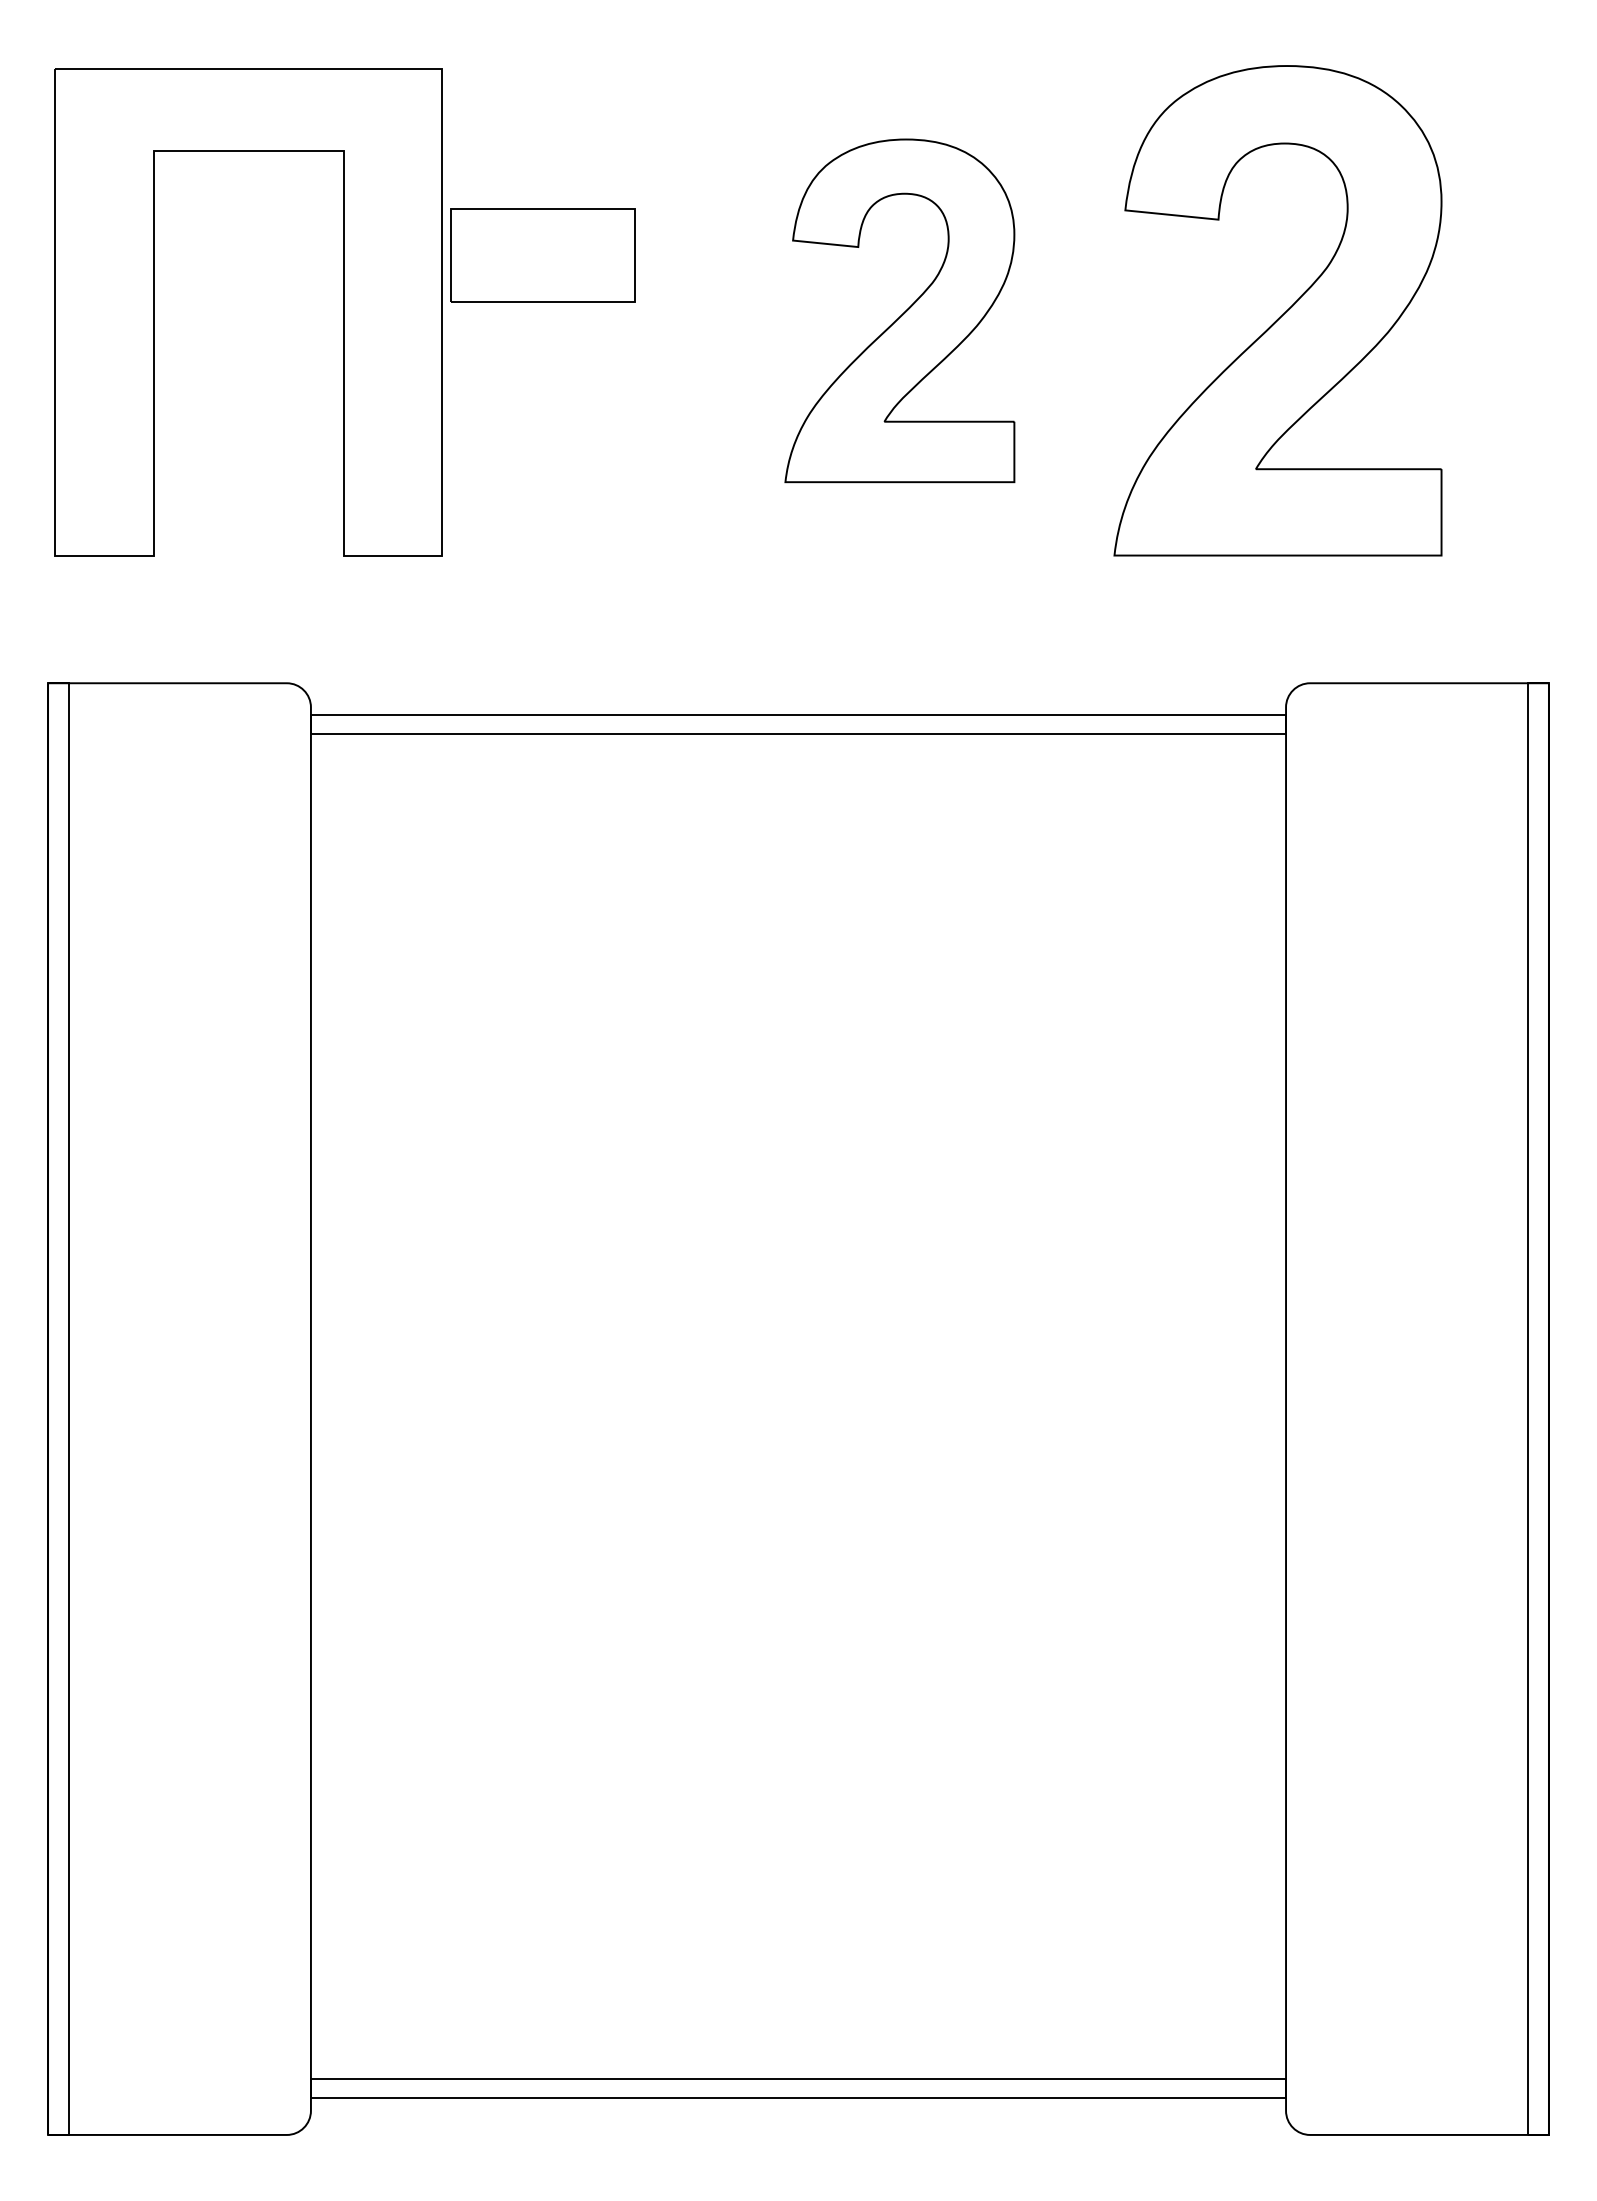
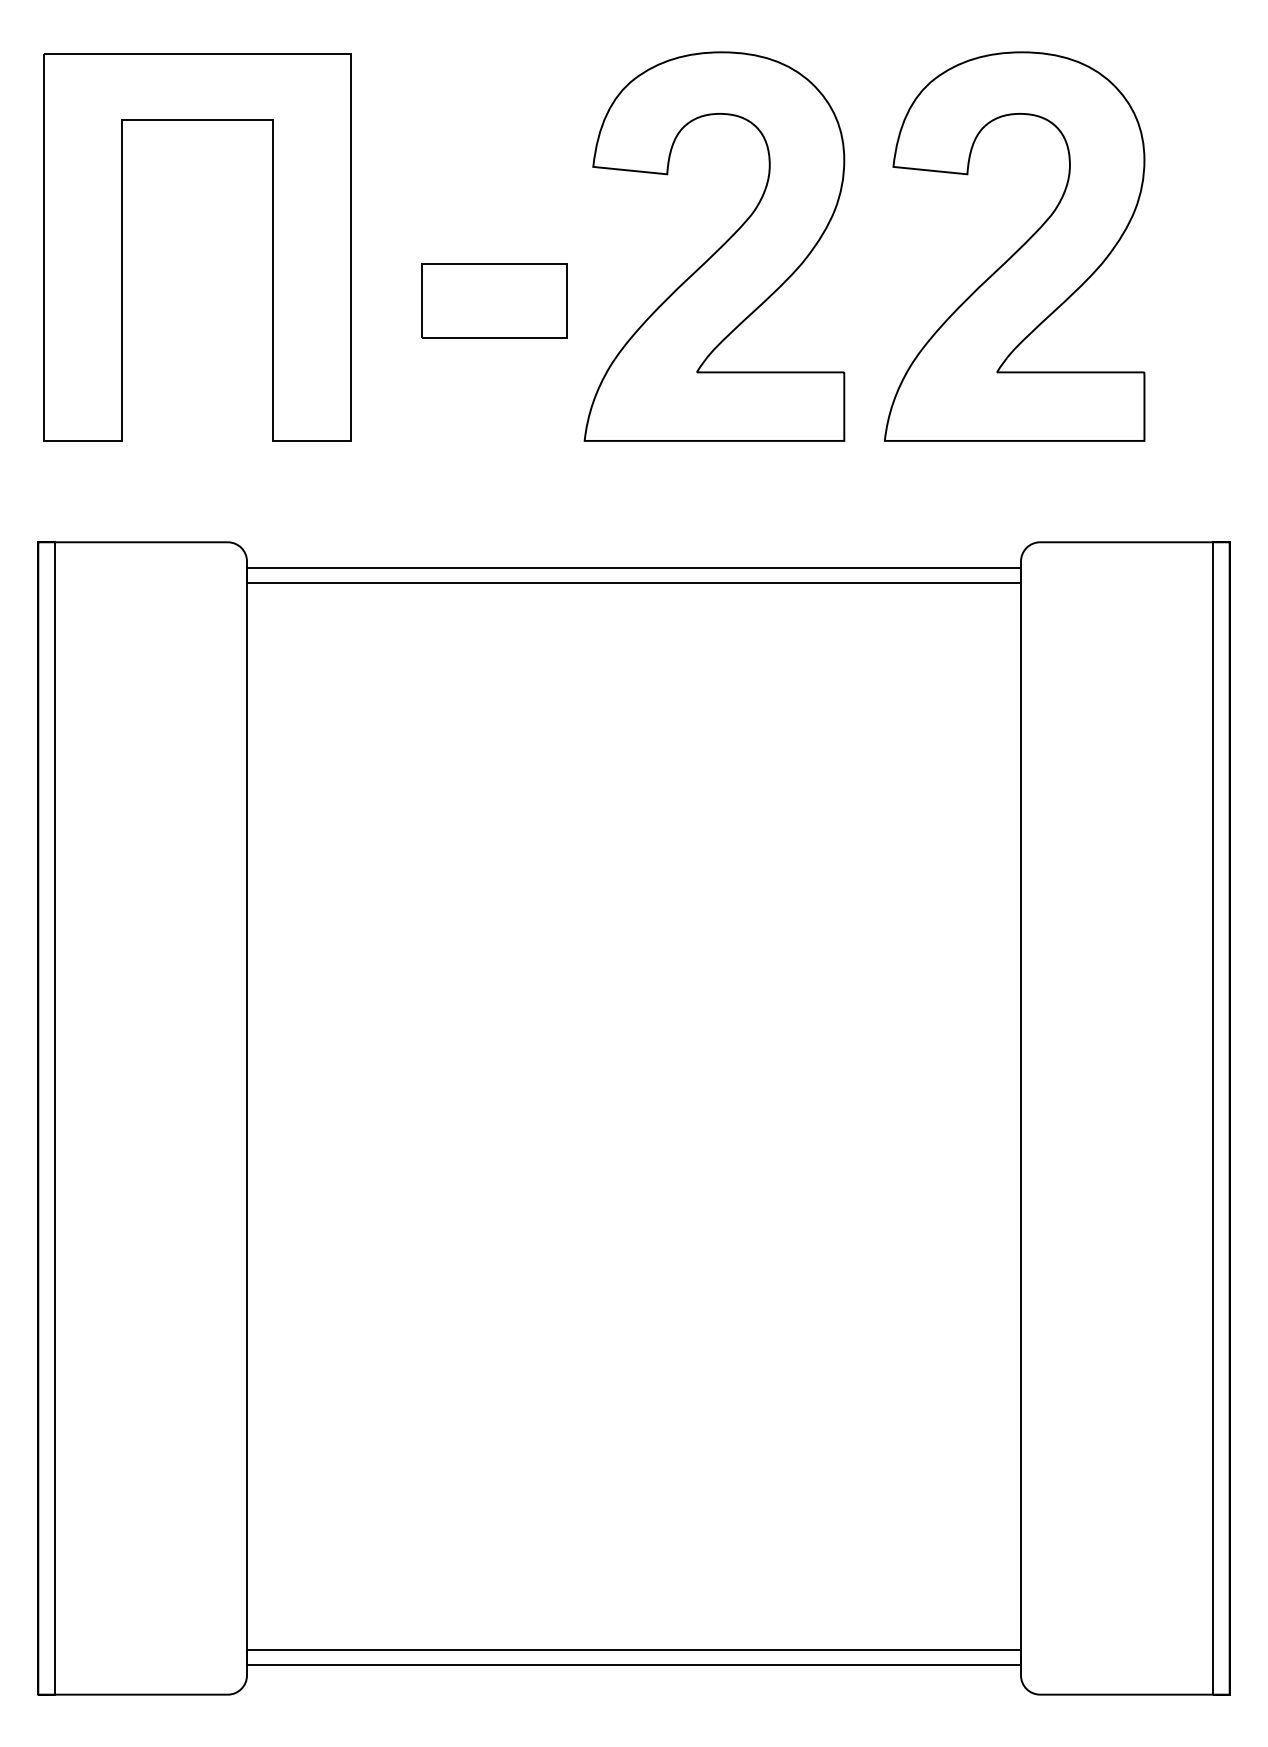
part: (542, 255) -> (494, 301), moved
part: (899, 310) -> (714, 246), size x1.43

